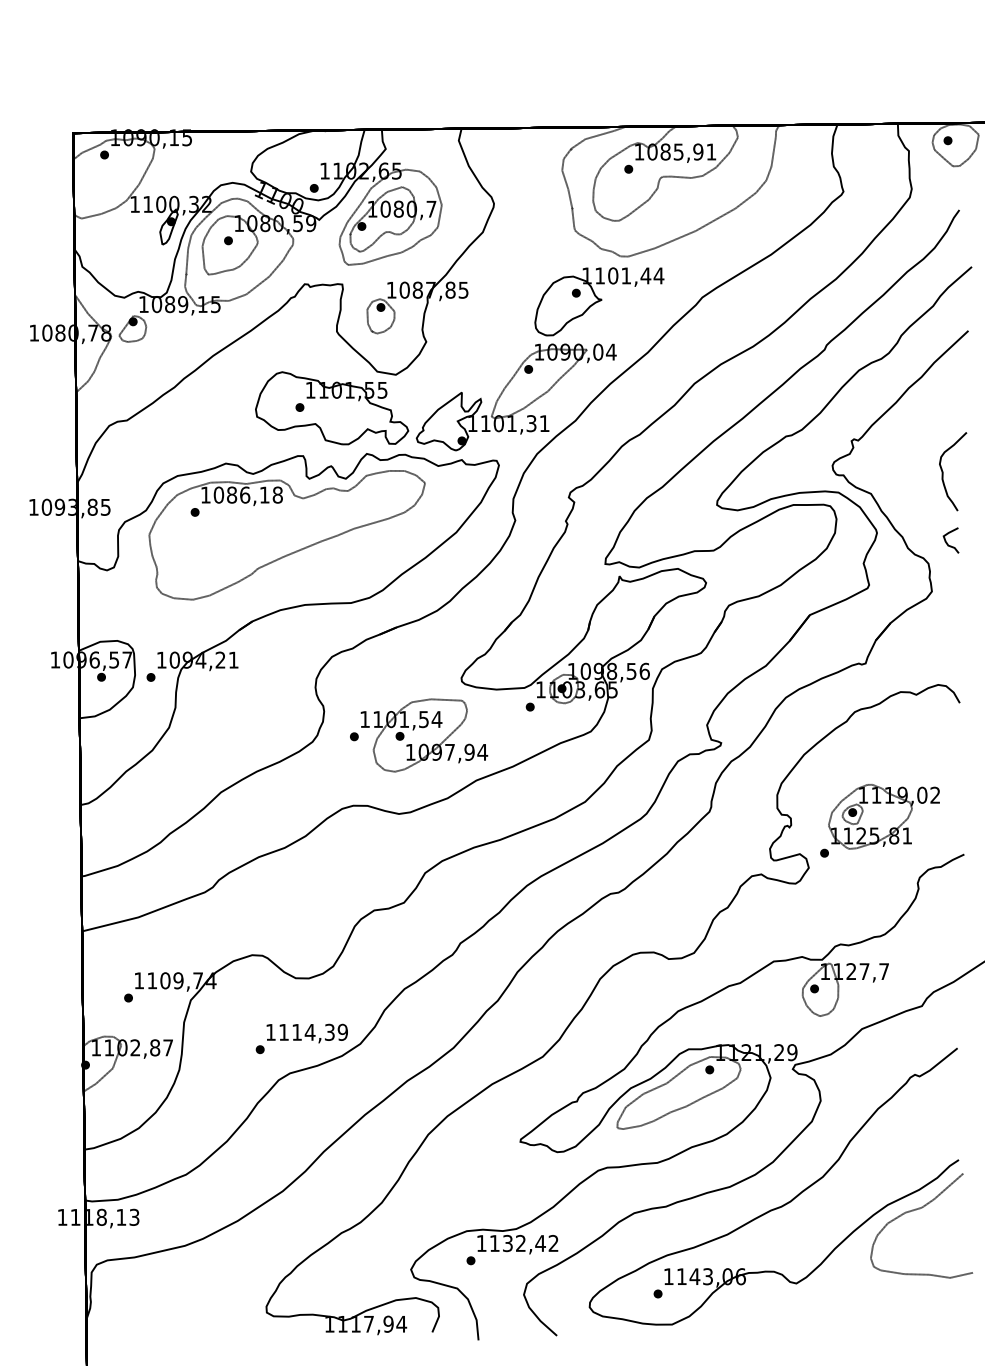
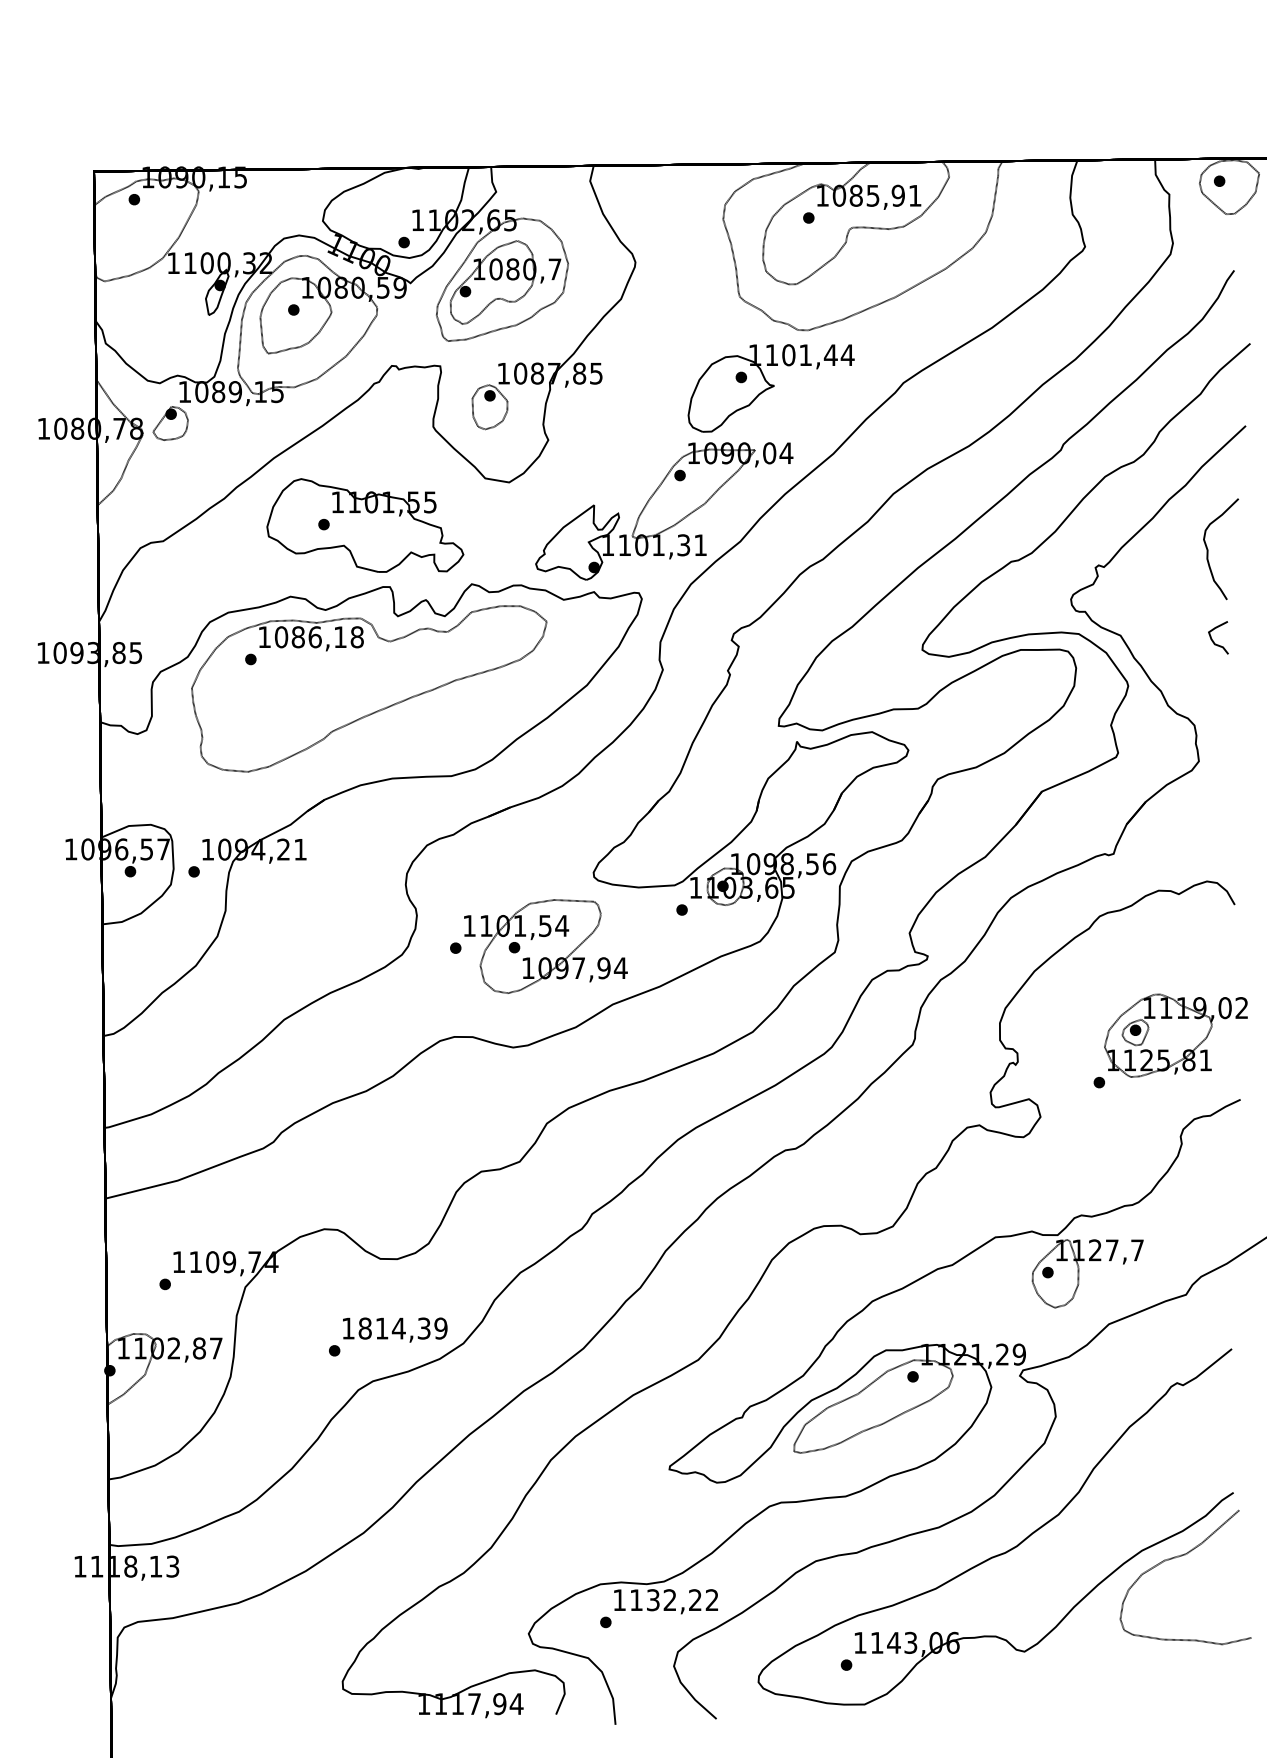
part: (332, 408) -> (365, 525), moved
part: (953, 492) -> (1221, 575), moved
part: (879, 820) -> (1170, 1040), moved
text: (284, 1031) -> (365, 1327), 1114,39 -> 1814,39
text: (540, 1243) -> (695, 1600), 1132,42 -> 1132,22

